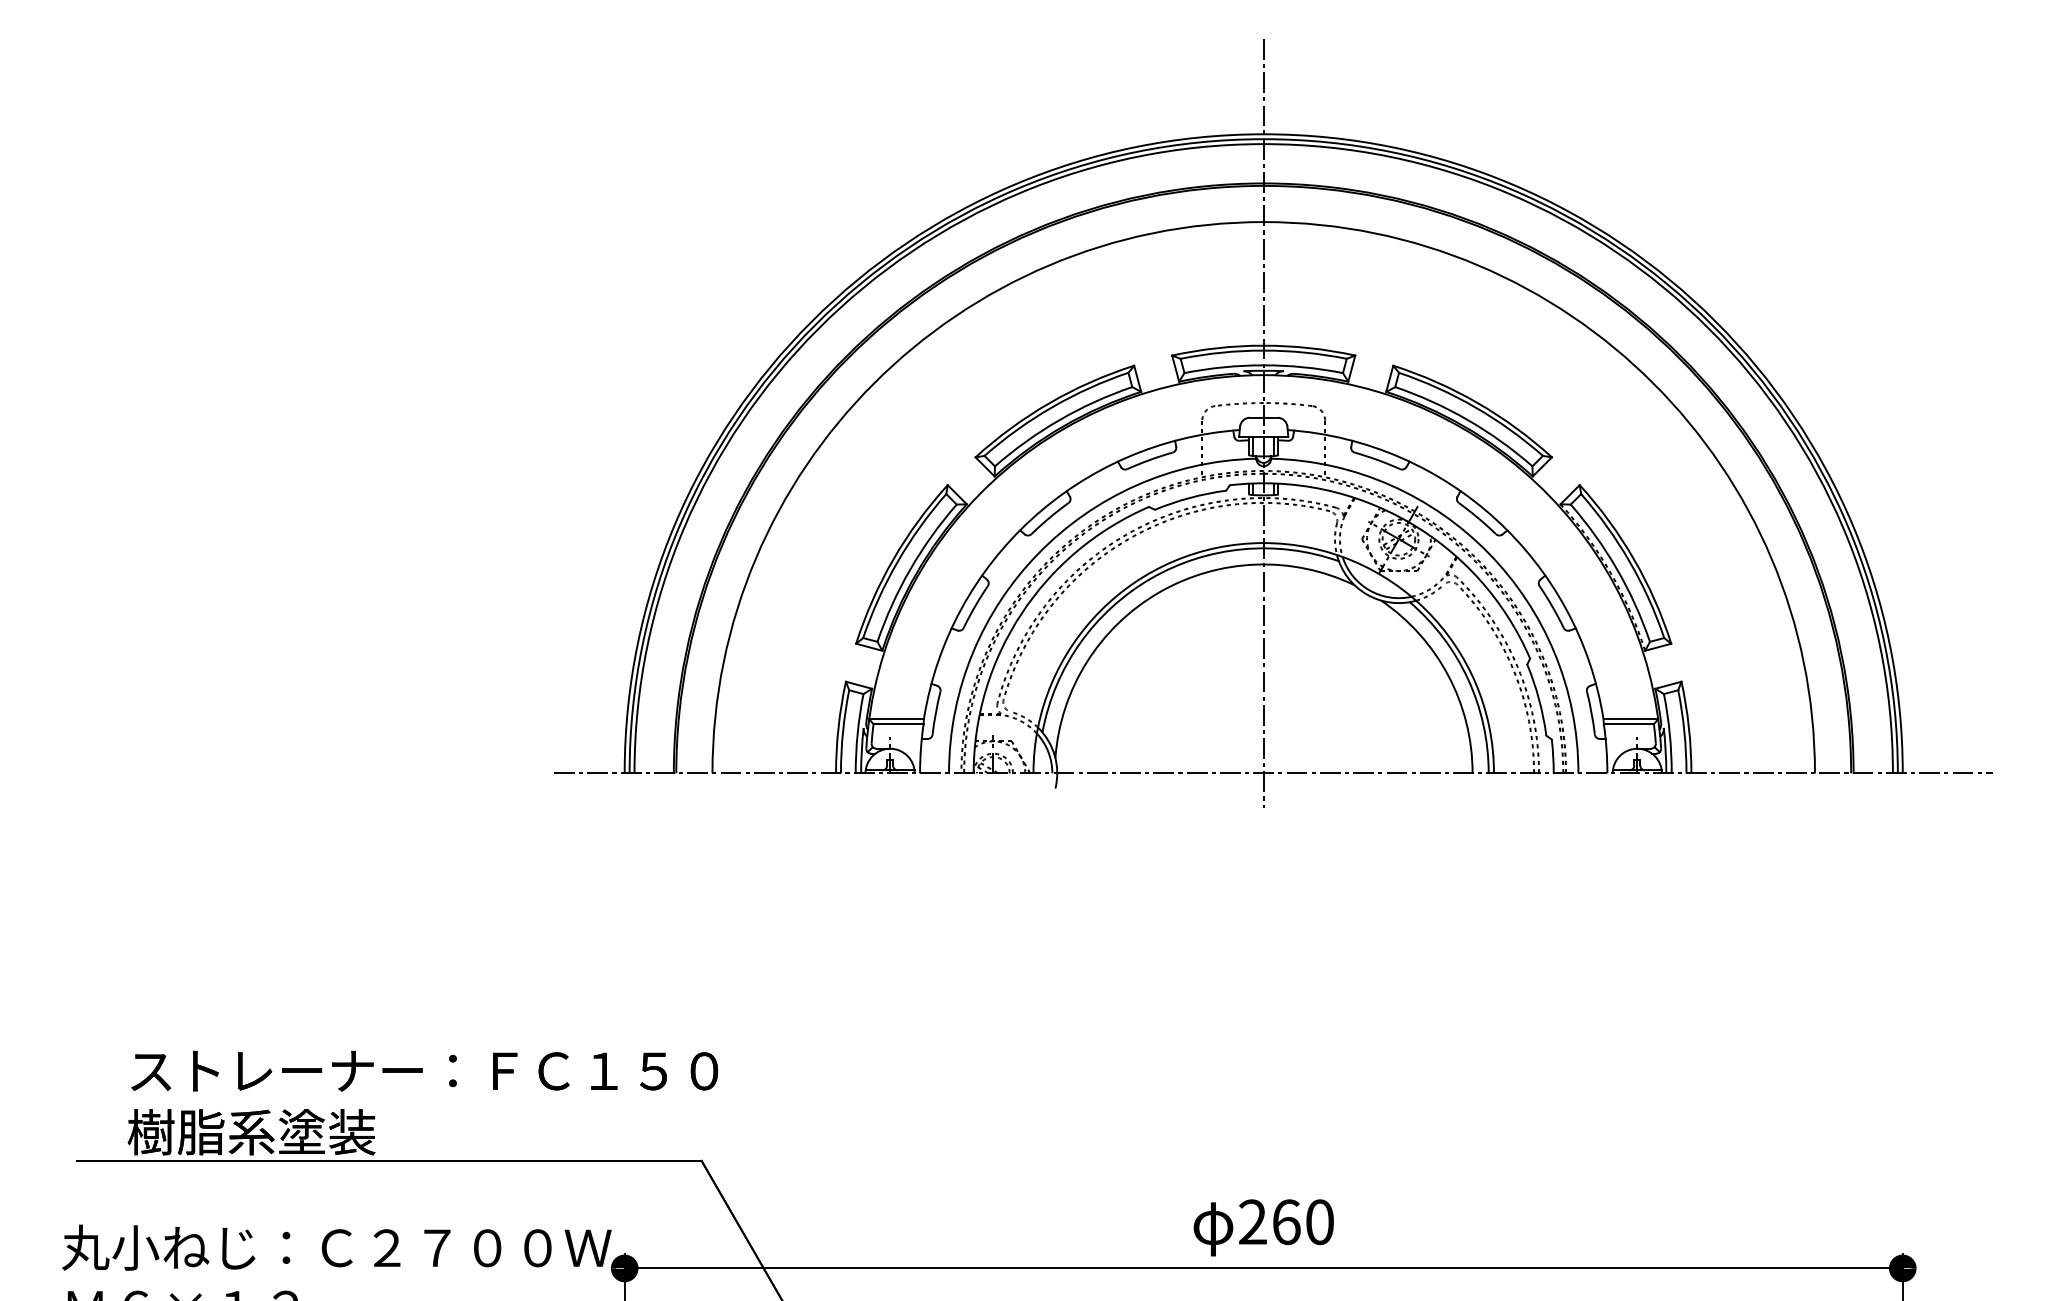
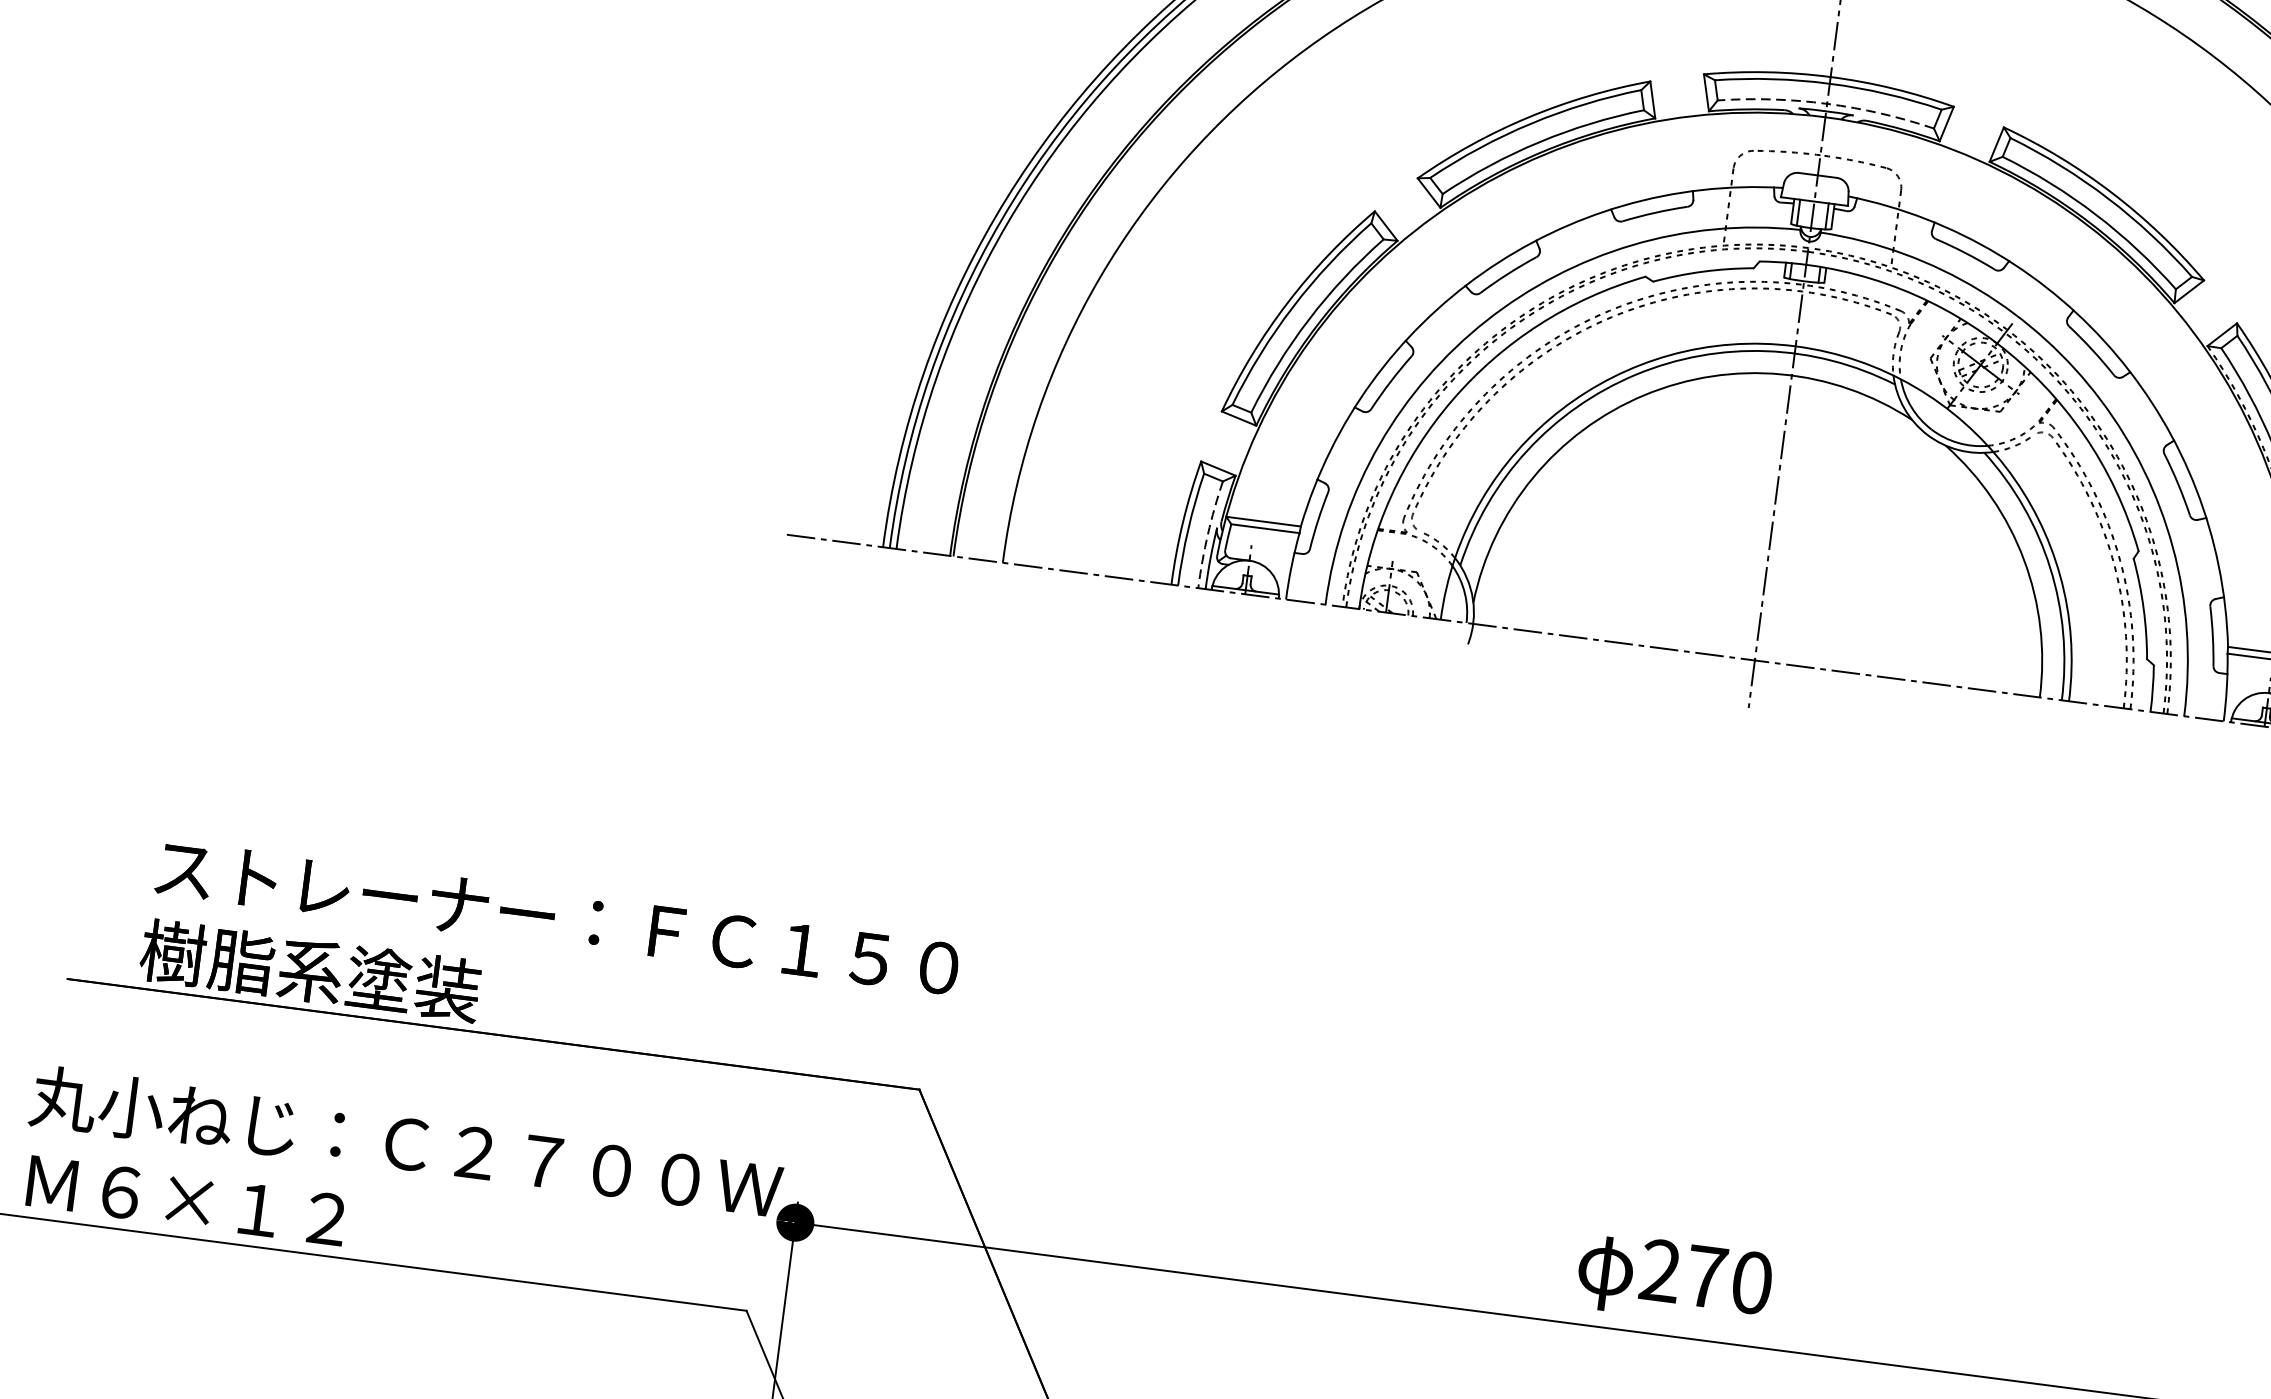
arc: (1263, 365) -> (1826, 104), solid -> dashed
arc: (857, 733) -> (1207, 534), solid -> dashed
text: (1286, 1222) -> (1706, 1277), 260 -> 270

